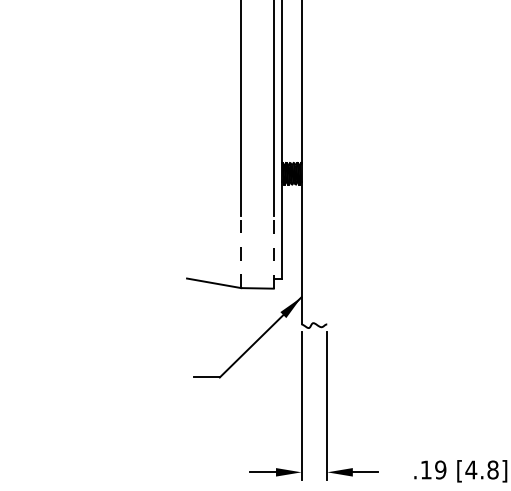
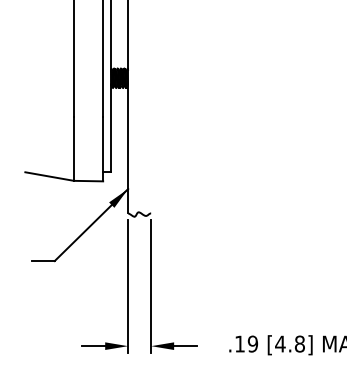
line: (241, 252) -> (74, 148), dashed -> solid
line: (273, 252) -> (102, 148), dashed -> solid

